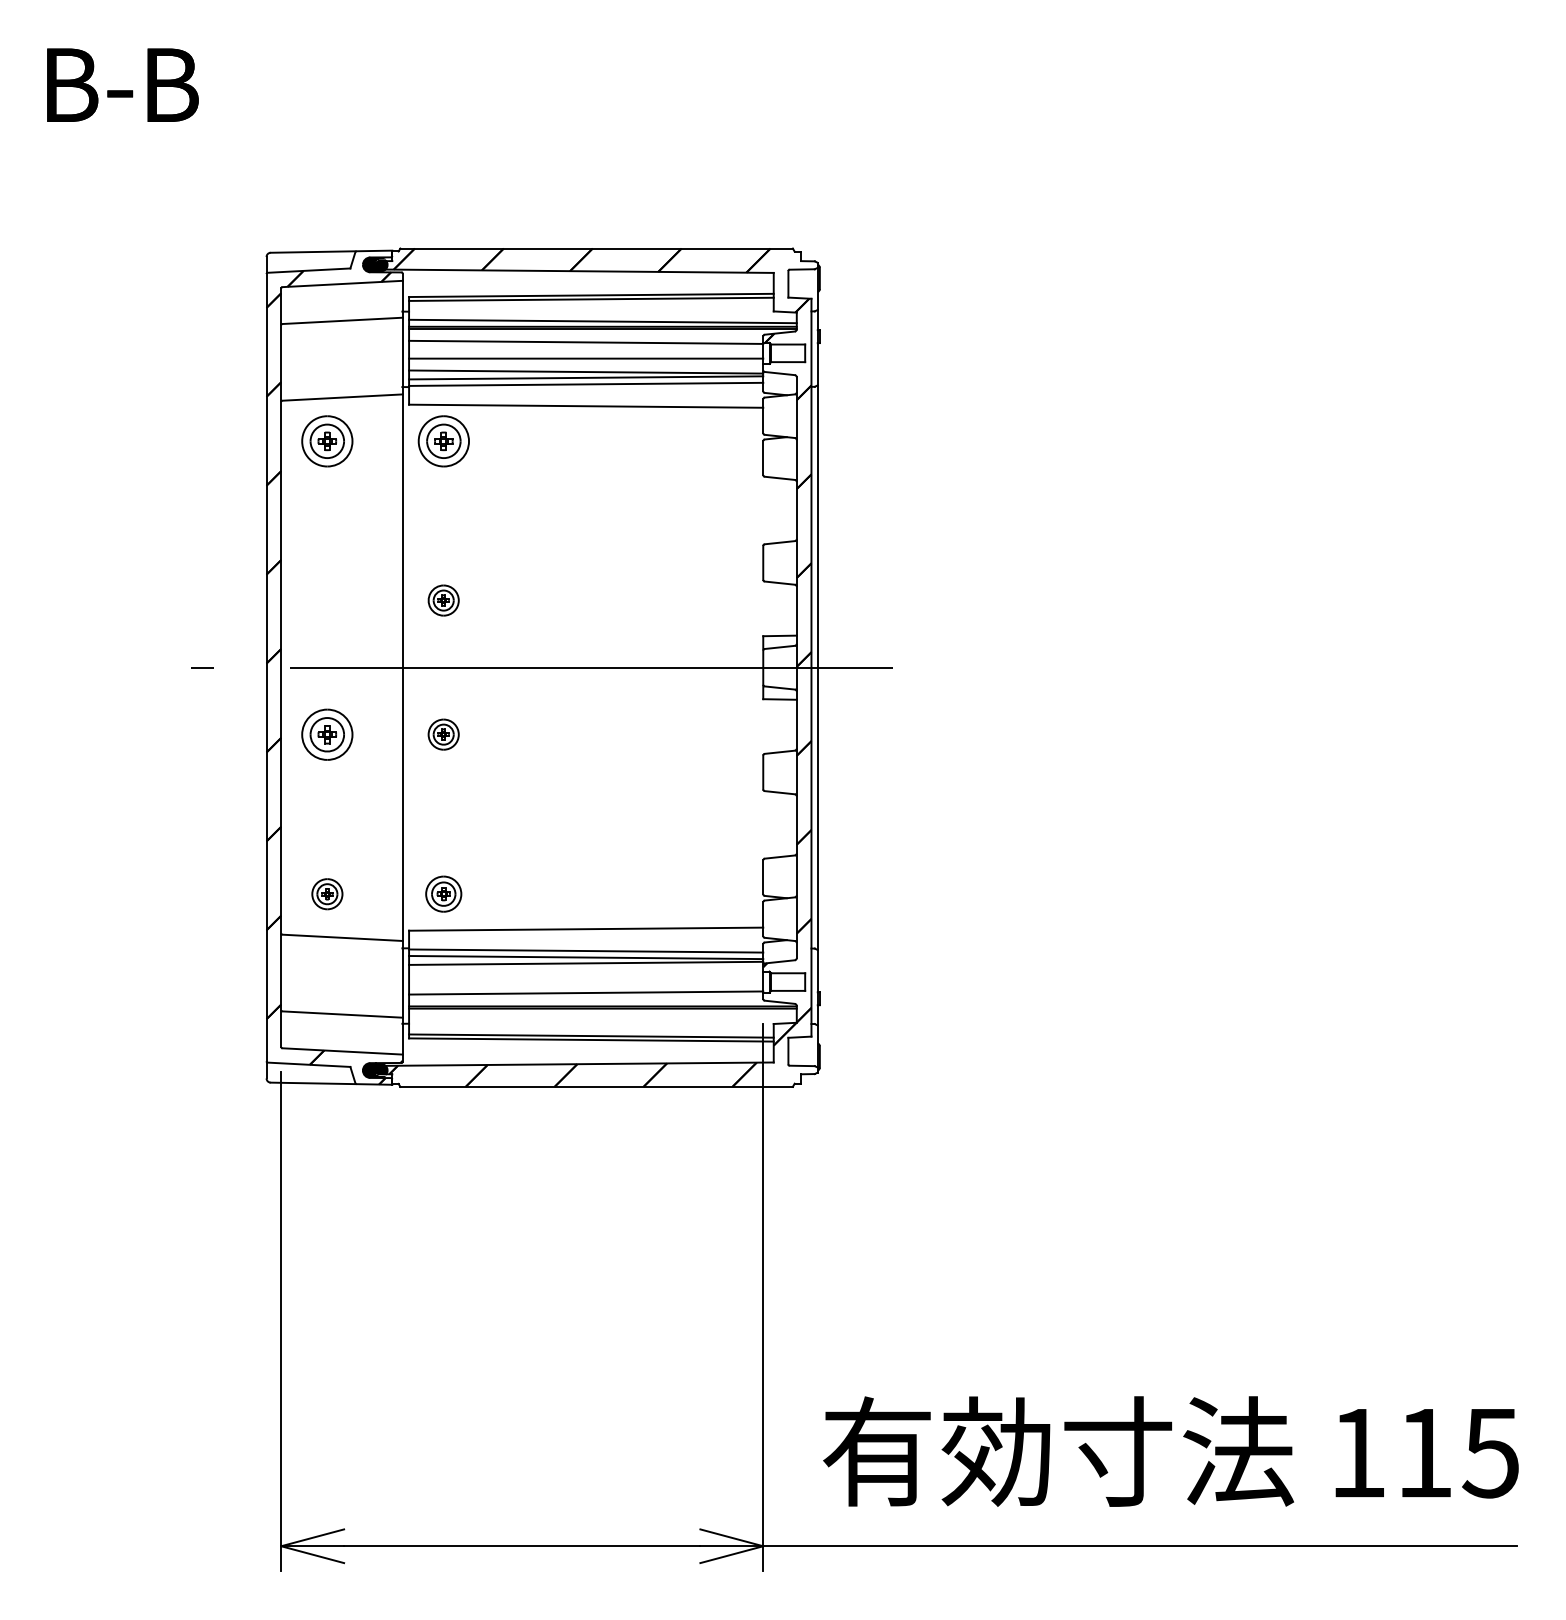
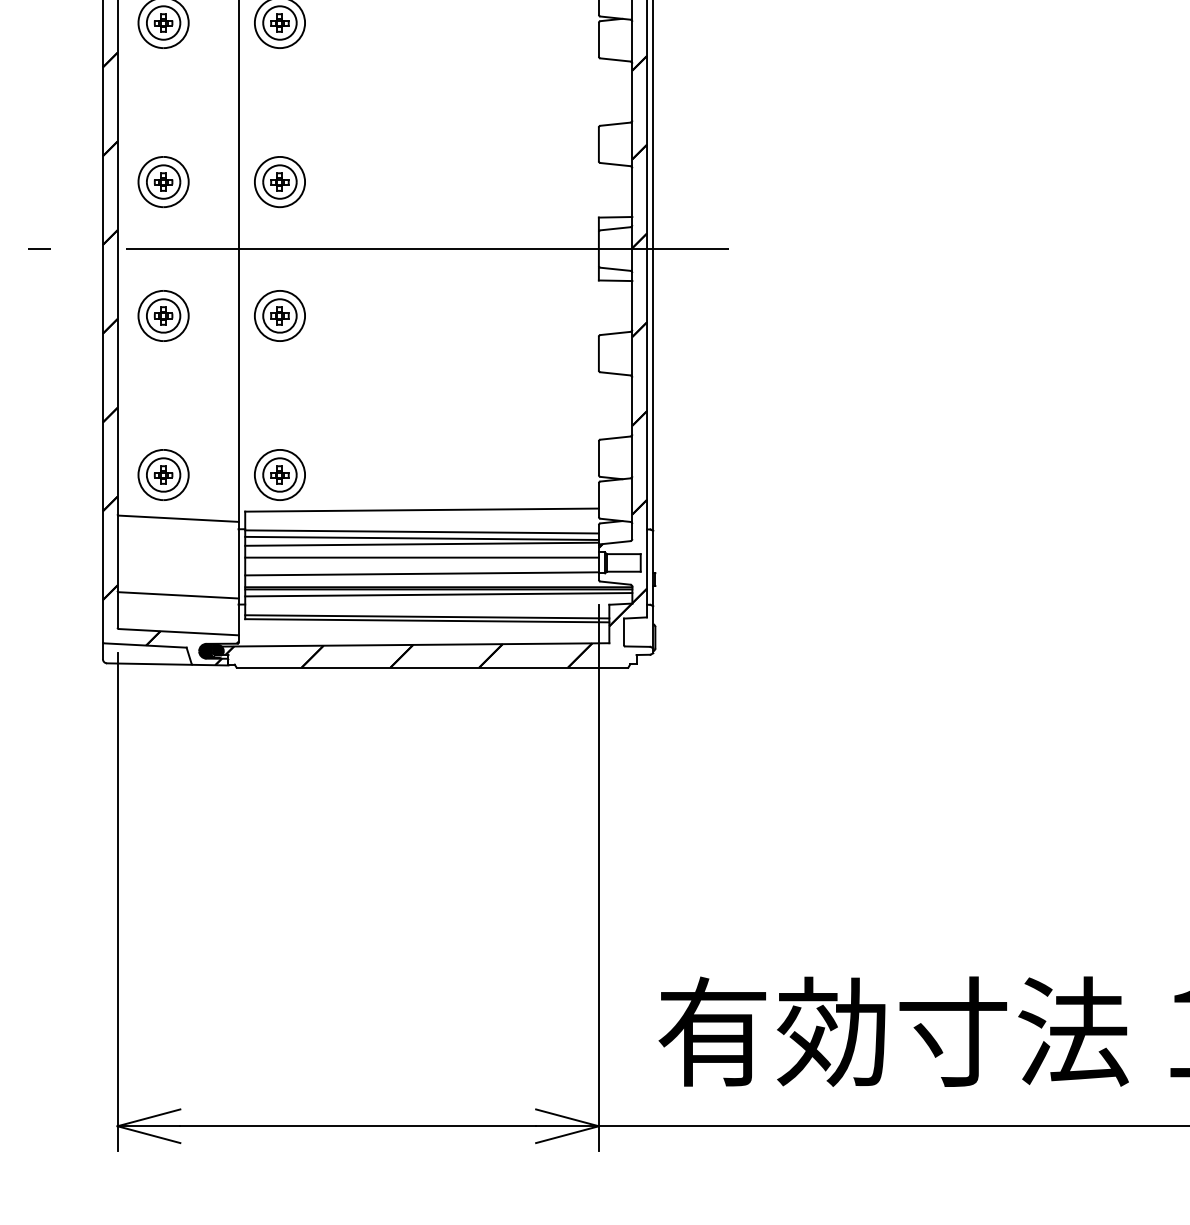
part: (327, 600) -> (163, 181), added
part: (443, 600) -> (279, 181), size x1.67
part: (443, 734) -> (279, 315), size x1.67
part: (327, 894) -> (163, 475), size x1.67
part: (443, 894) -> (279, 475), size x1.43
line: (586, 976) -> (422, 557), added
line: (602, 1013) -> (438, 594), added

